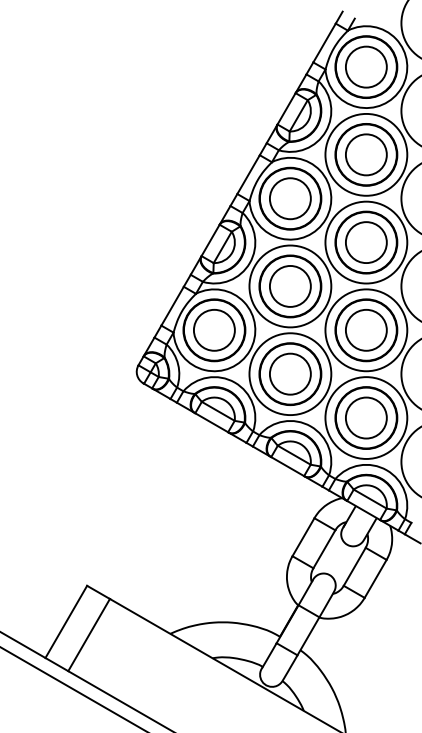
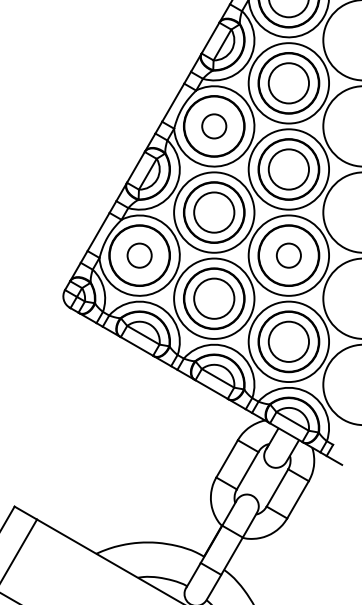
circle: (289, 198) -> (213, 126), size x0.6
circle: (213, 329) -> (138, 254), size x0.6
circle: (365, 329) -> (288, 254), size x0.6

